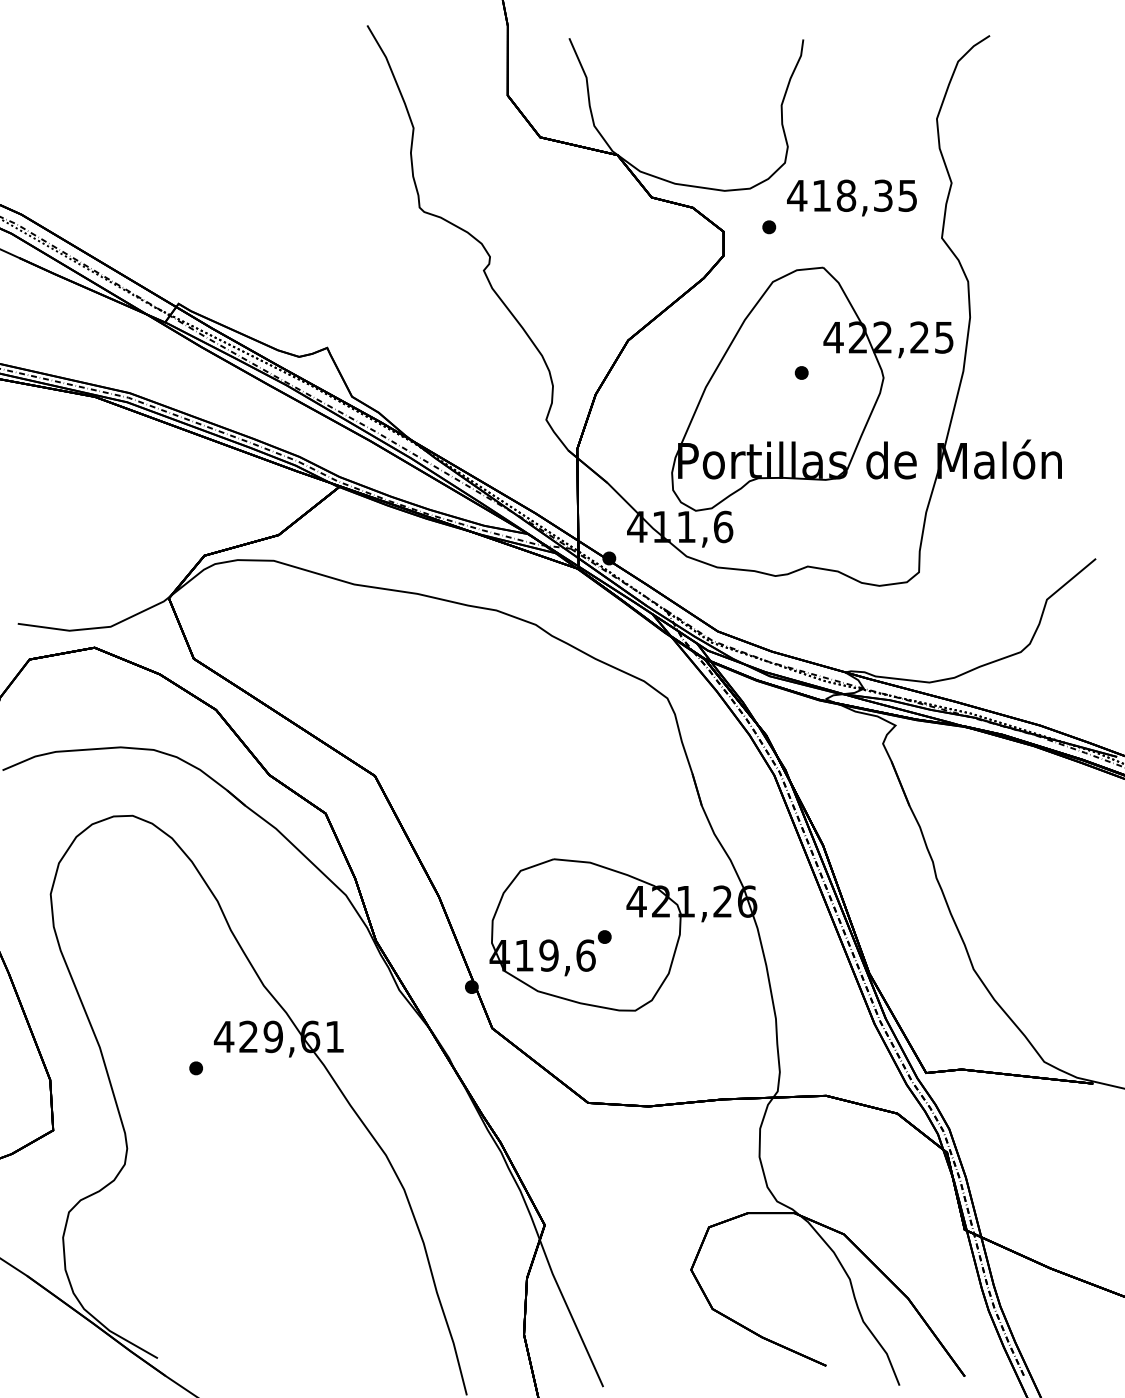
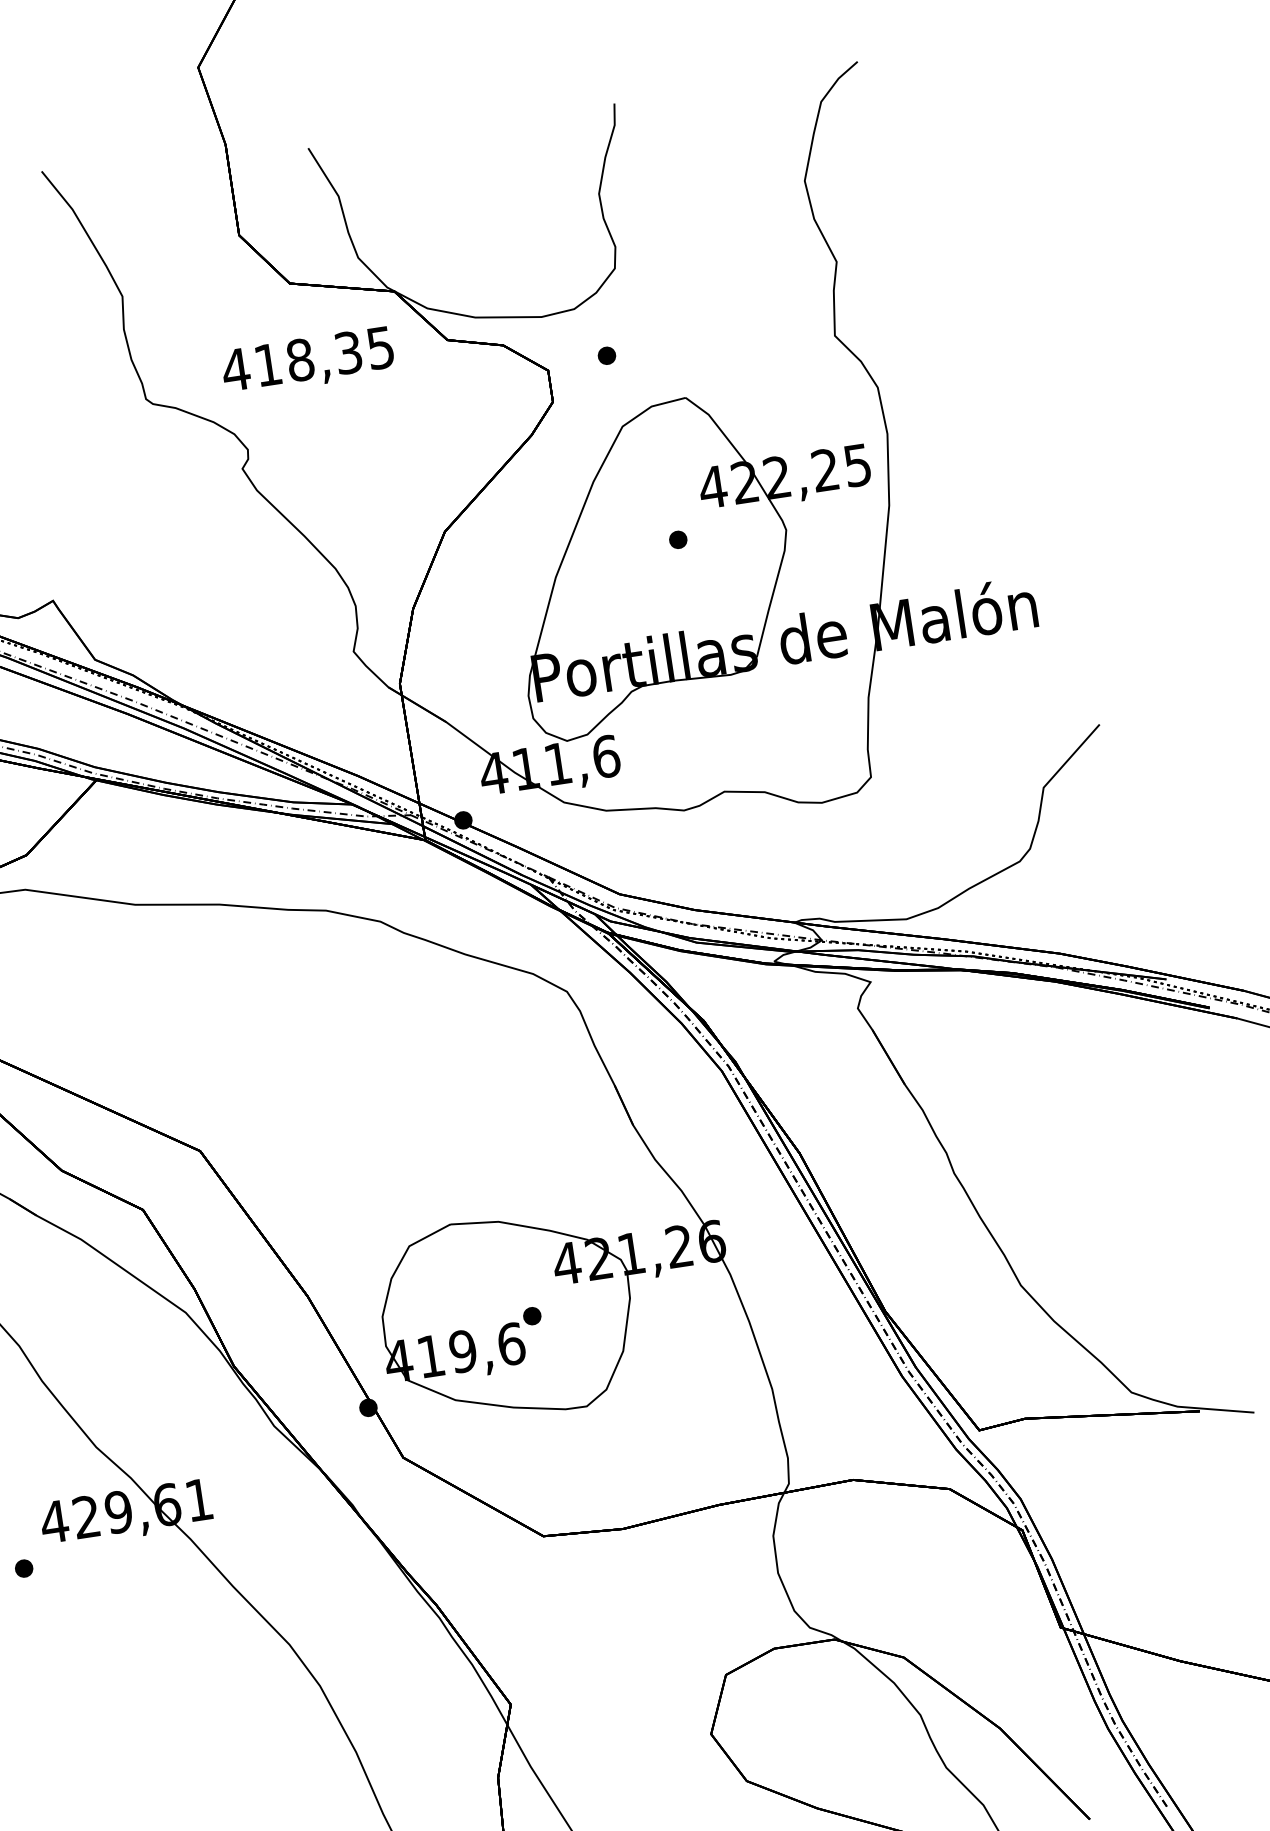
text: (851, 197) -> (307, 361), moved

